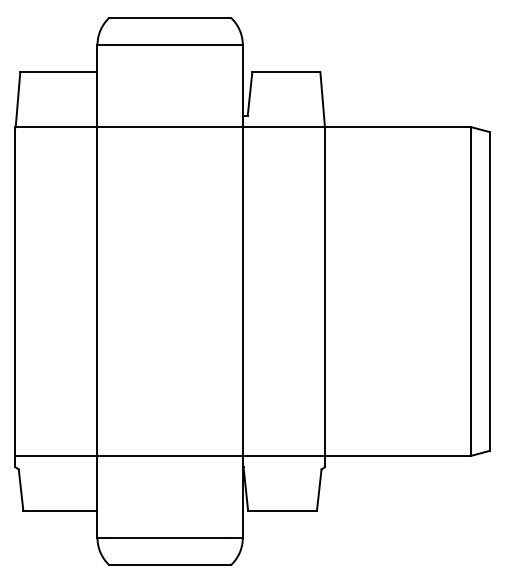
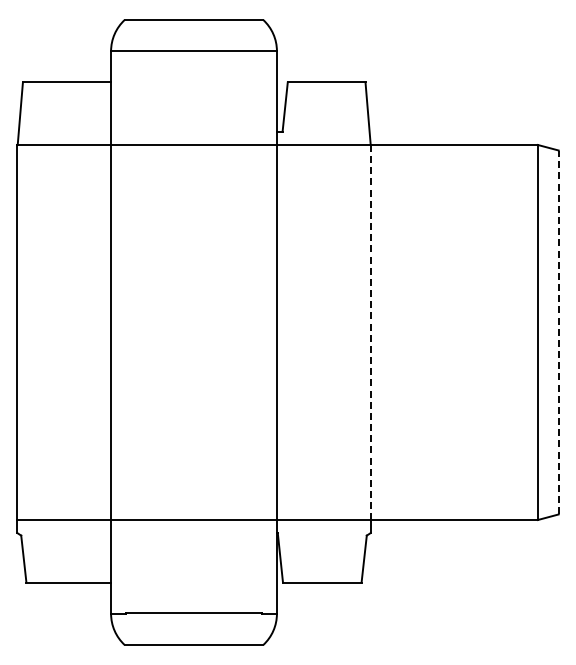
line: (325, 291) -> (371, 332), solid -> dashed
line: (489, 291) -> (558, 332), solid -> dashed

